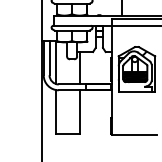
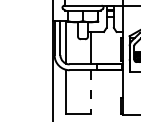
line: (80, 112) -> (91, 92), solid -> dashed

